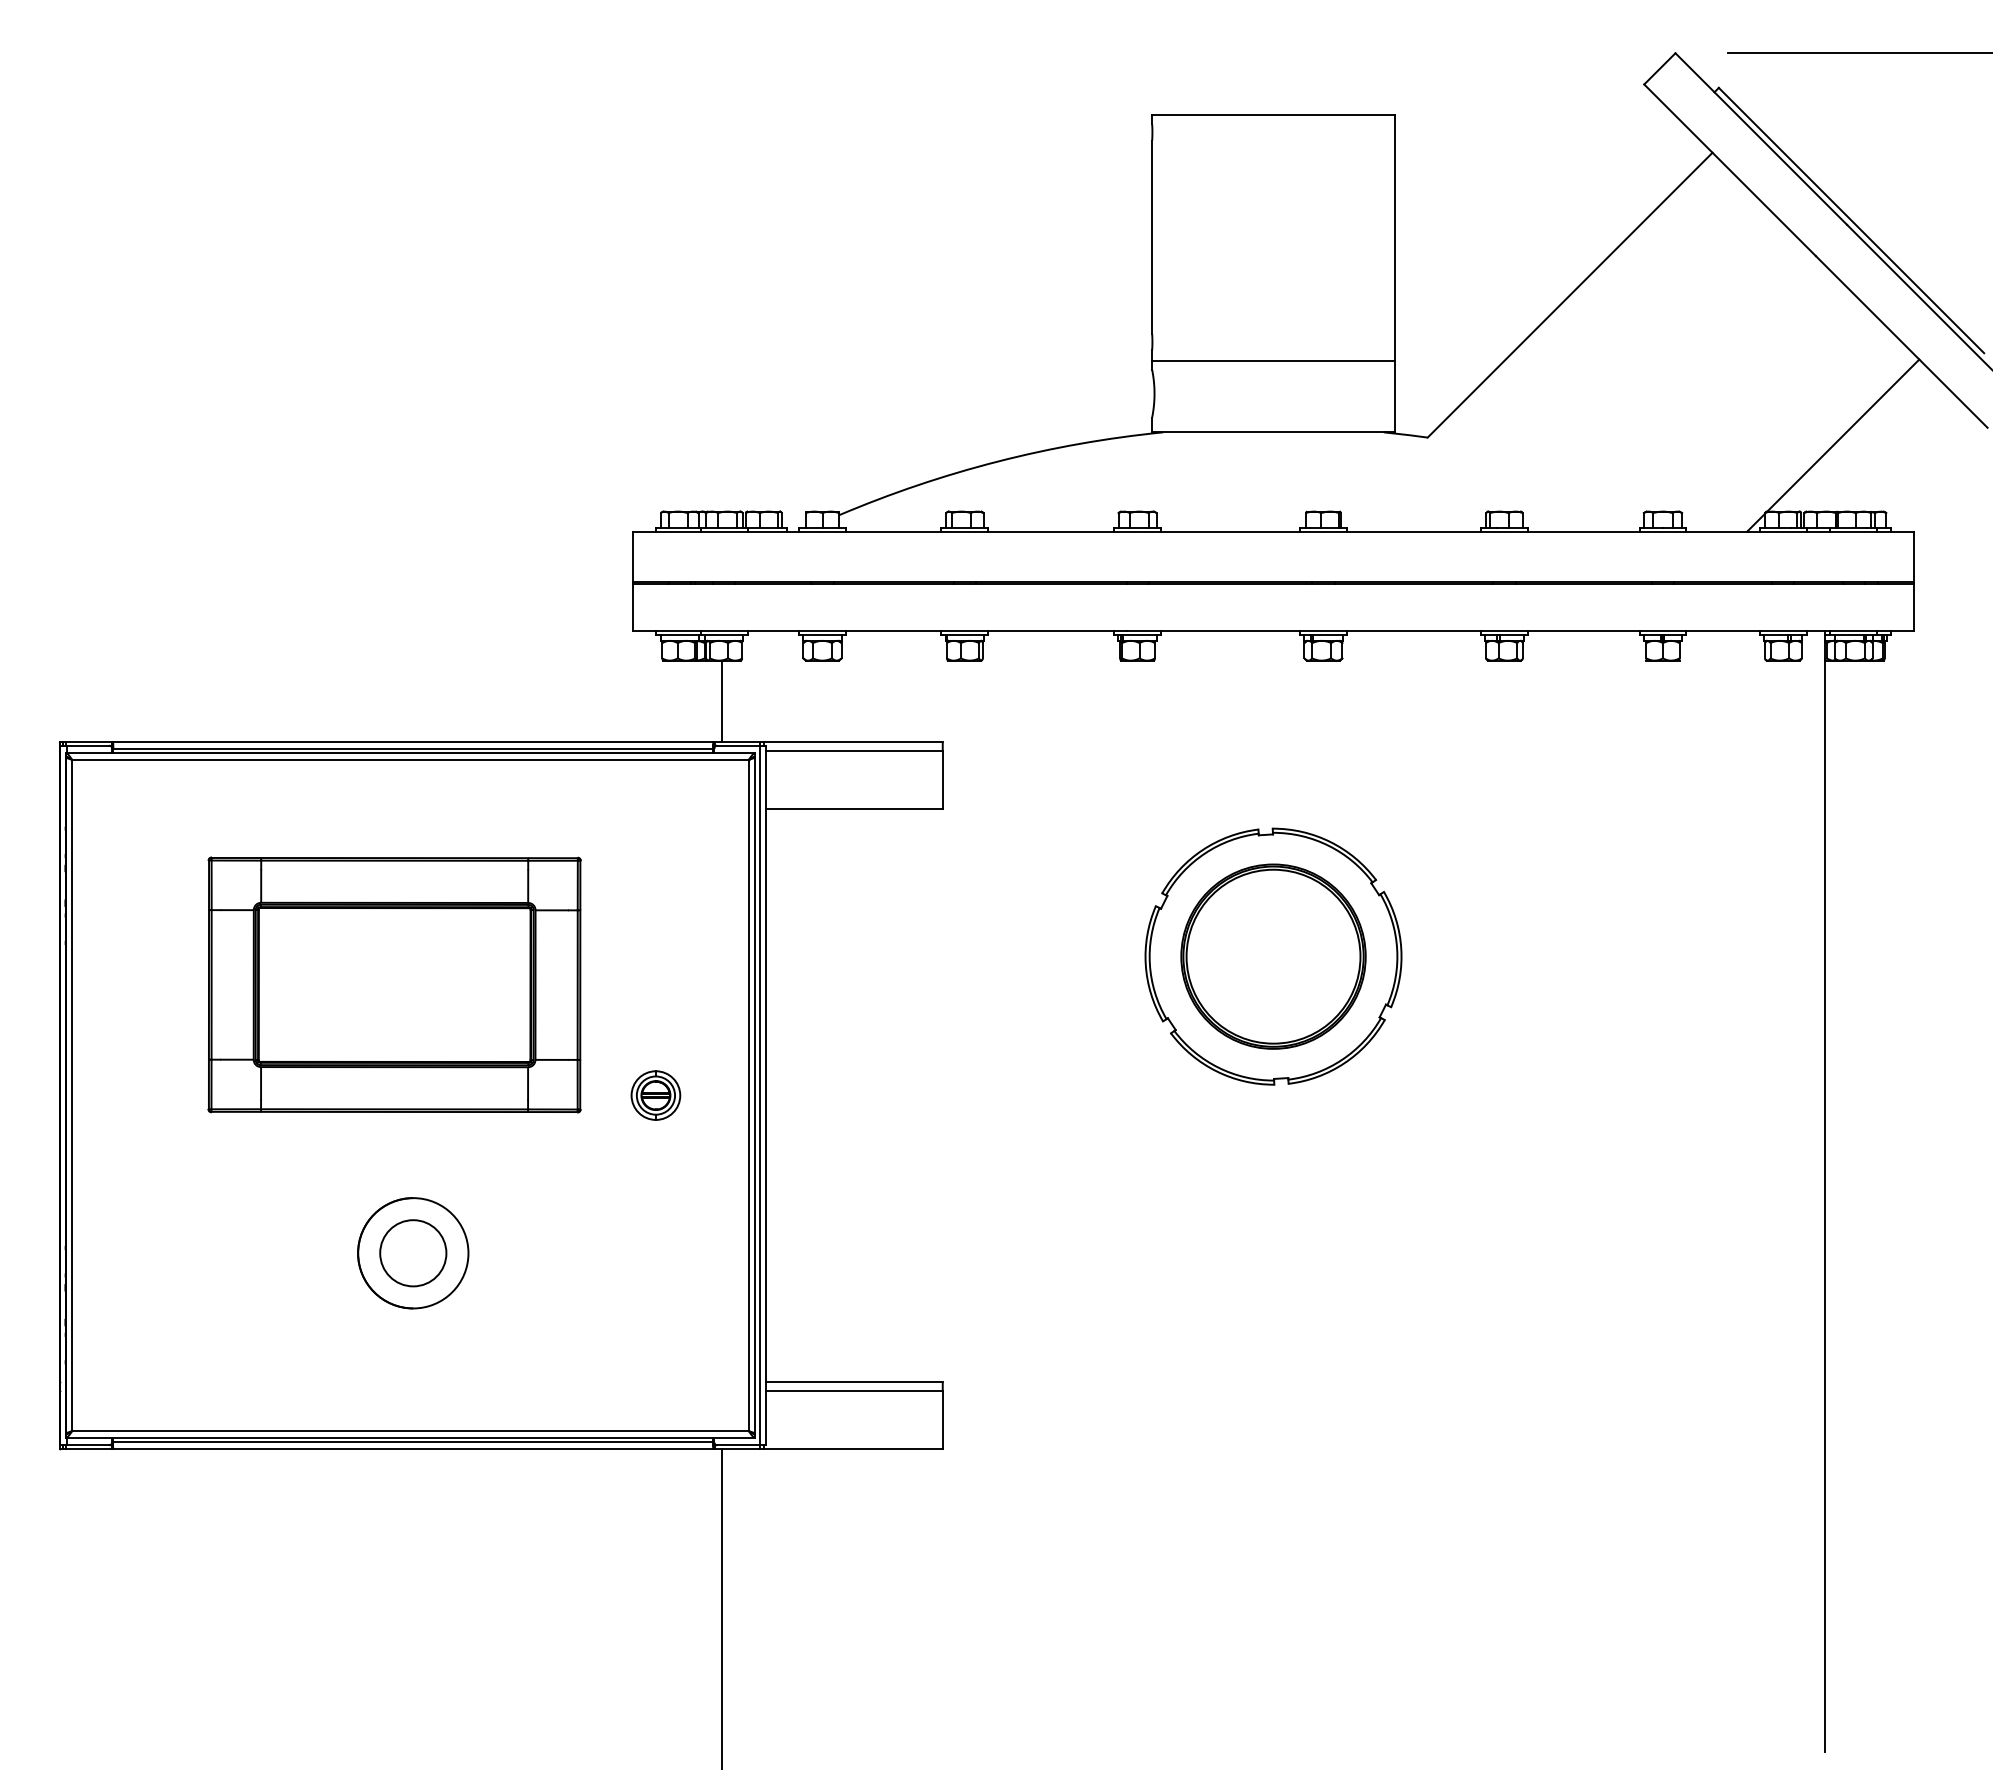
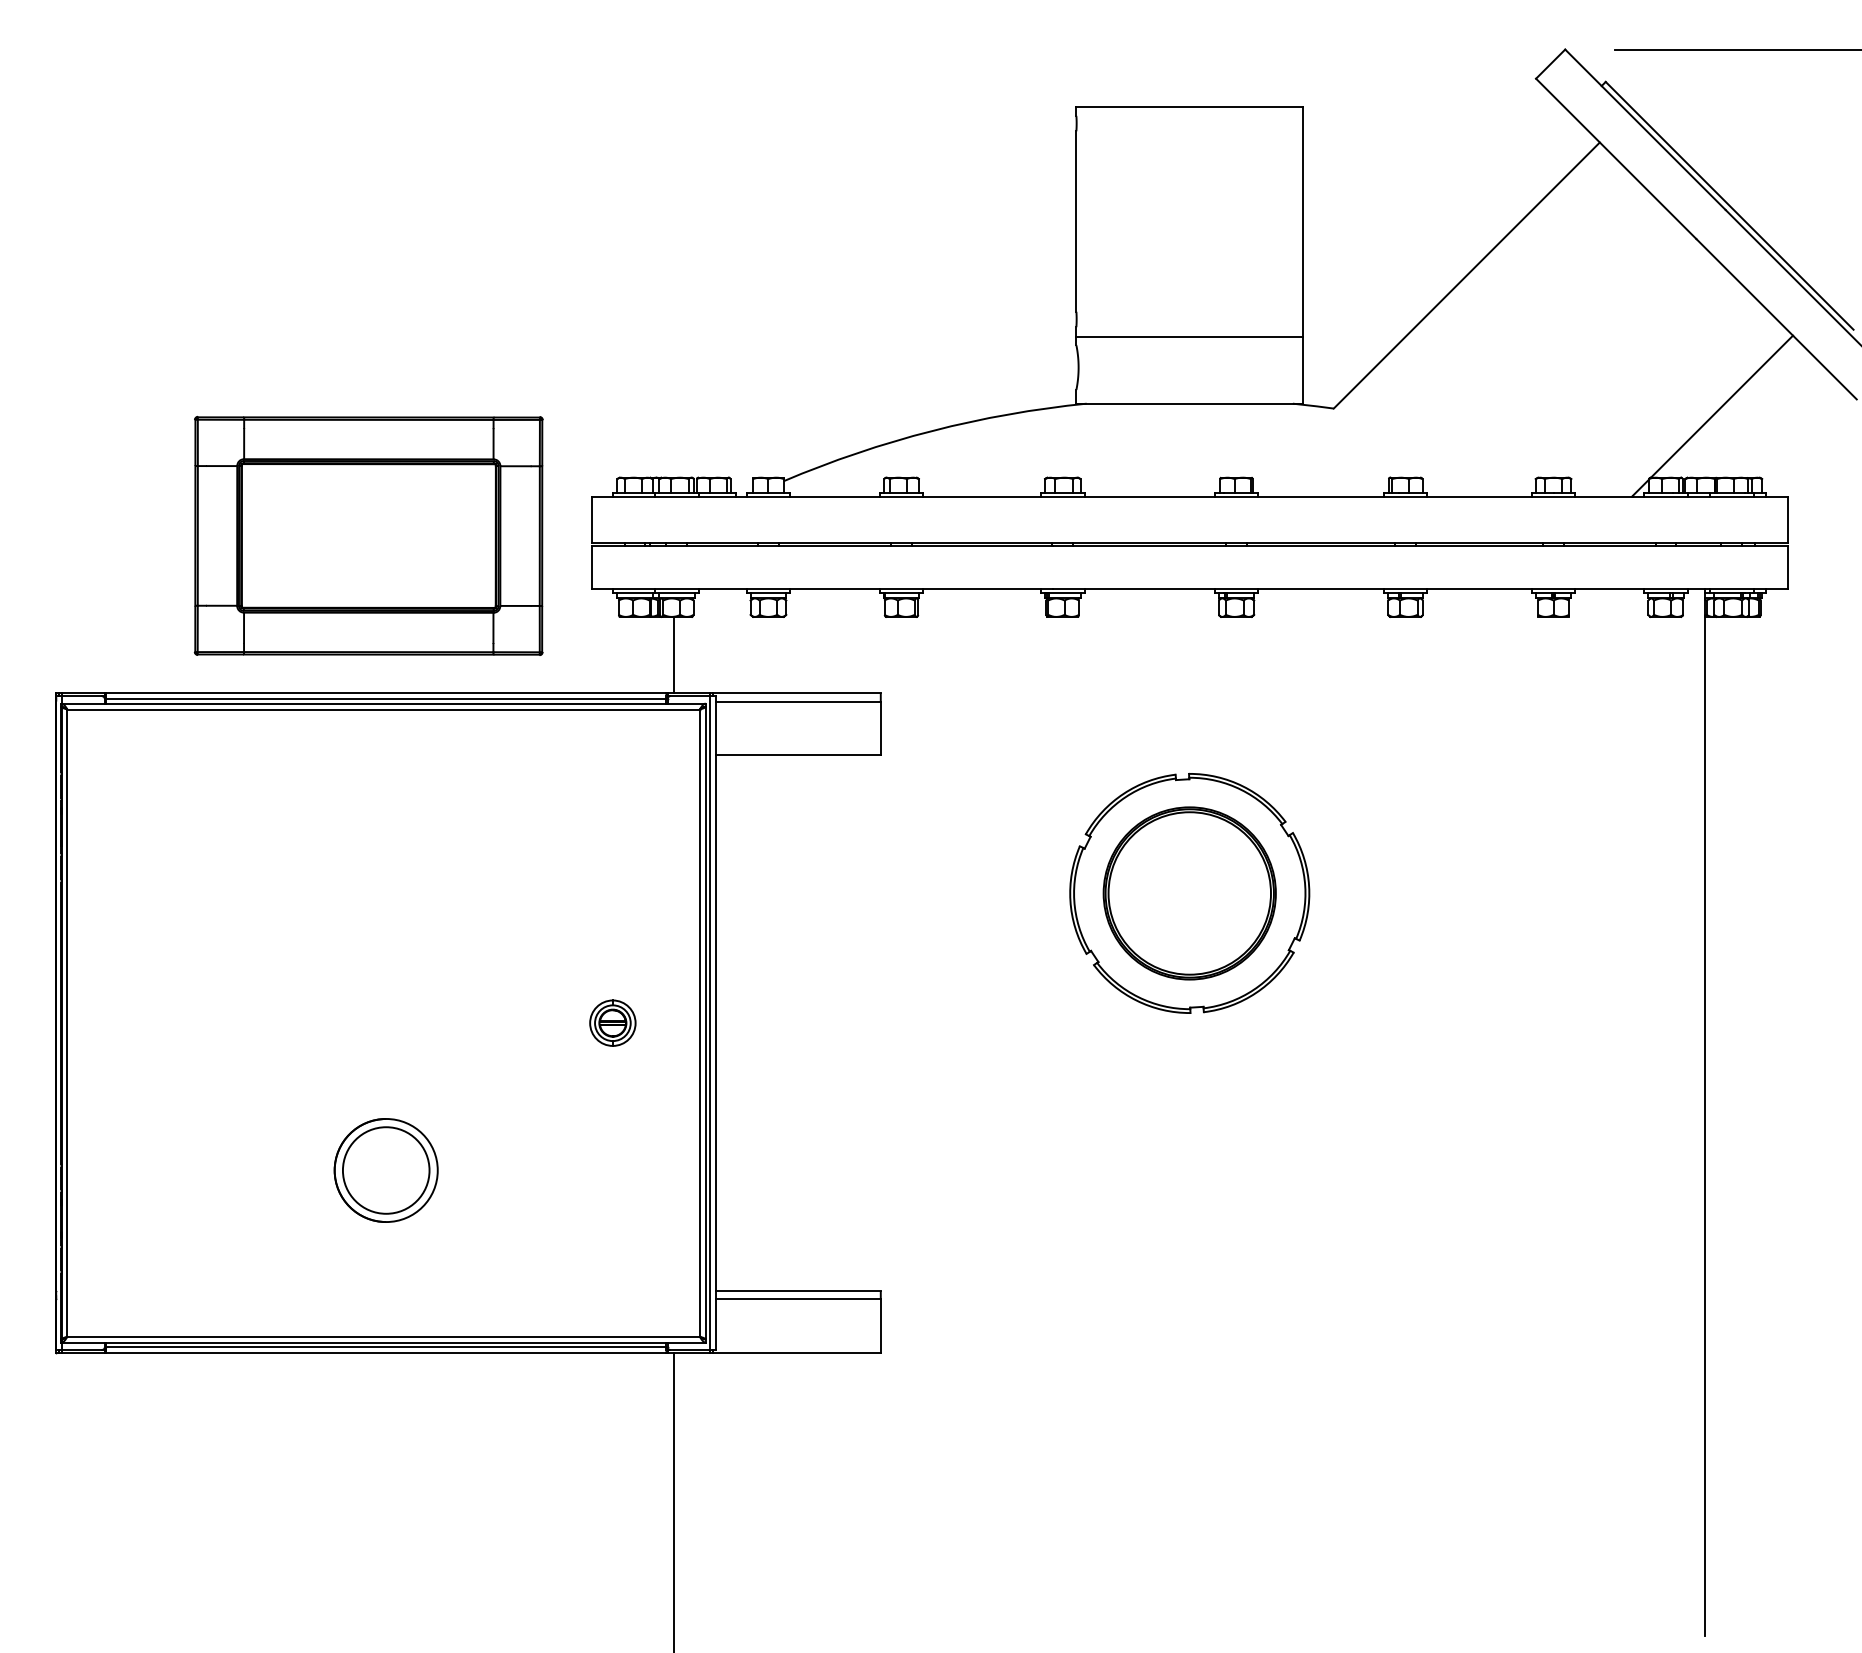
part: (394, 984) -> (368, 535), moved
circle: (413, 1253) -> (386, 1170), size x1.4

